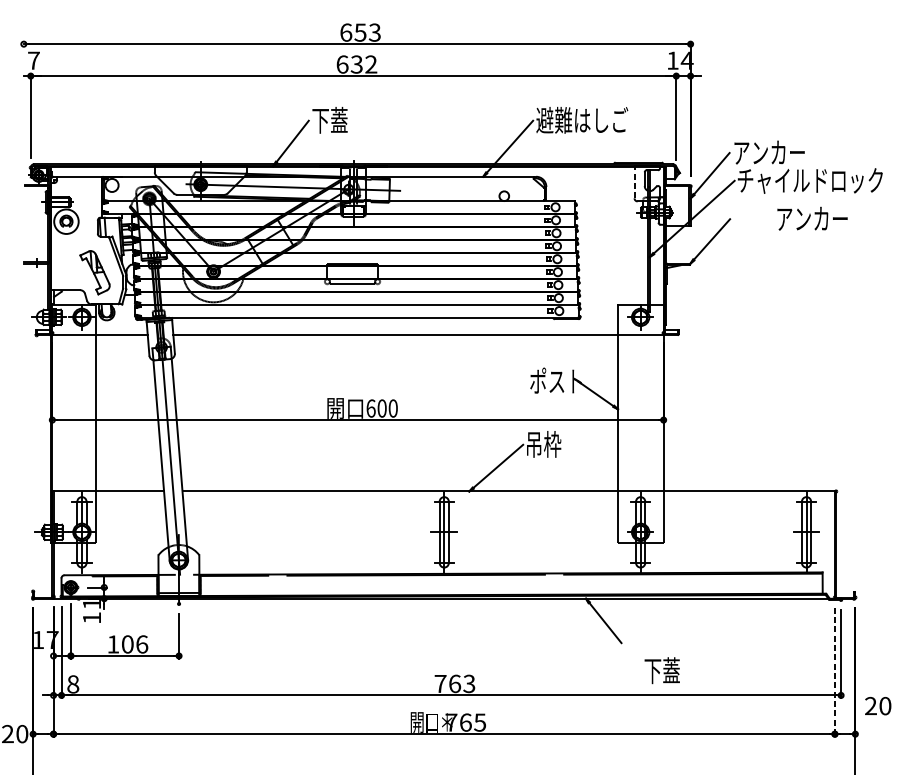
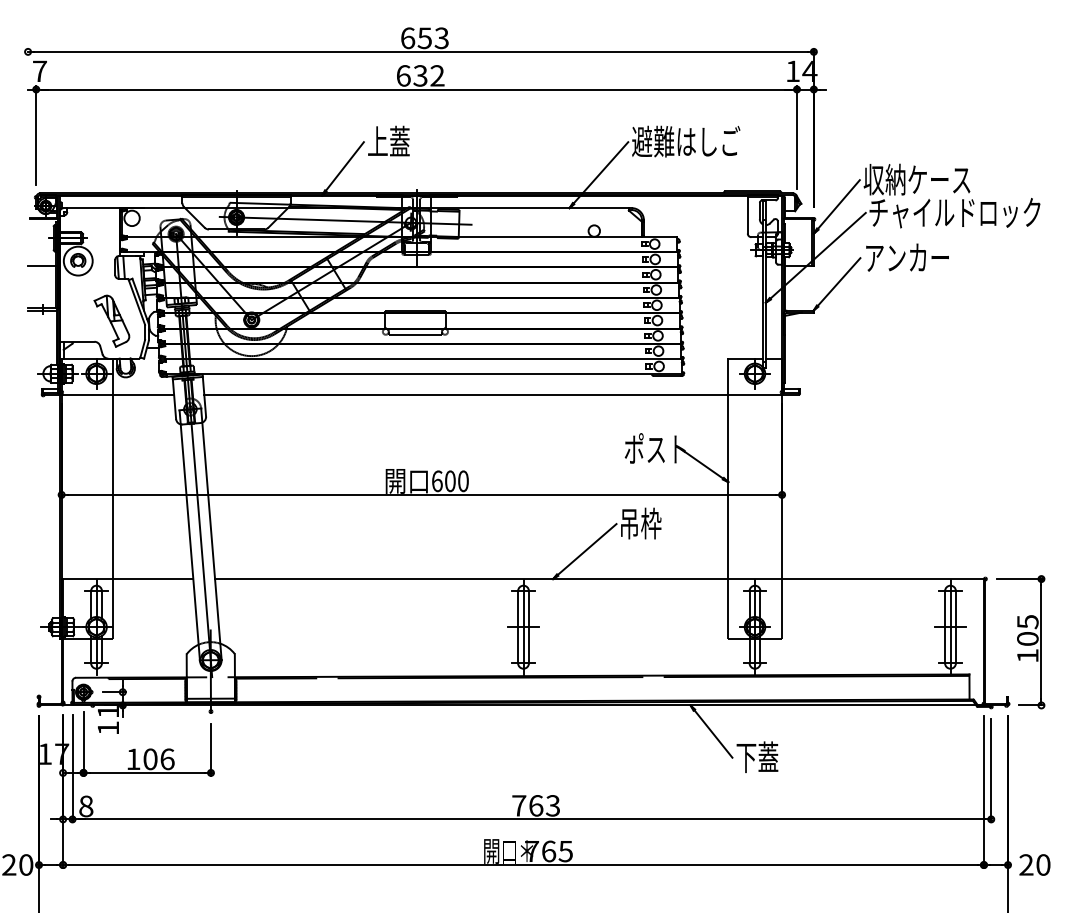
text: (320, 120) -> (377, 141), 下蓋 -> 上蓋
text: (777, 152) -> (916, 179), アンカー -> 収納ケース
line: (634, 181) -> (747, 213), dashed -> solid
text: (812, 218) -> (907, 257), moved
line: (36, 226) -> (42, 266), added
part: (865, 545) -> (1020, 642), added
text: (662, 670) -> (757, 756), moved
line: (834, 672) -> (983, 792), dashed -> solid
text: (877, 705) -> (1034, 864), moved

